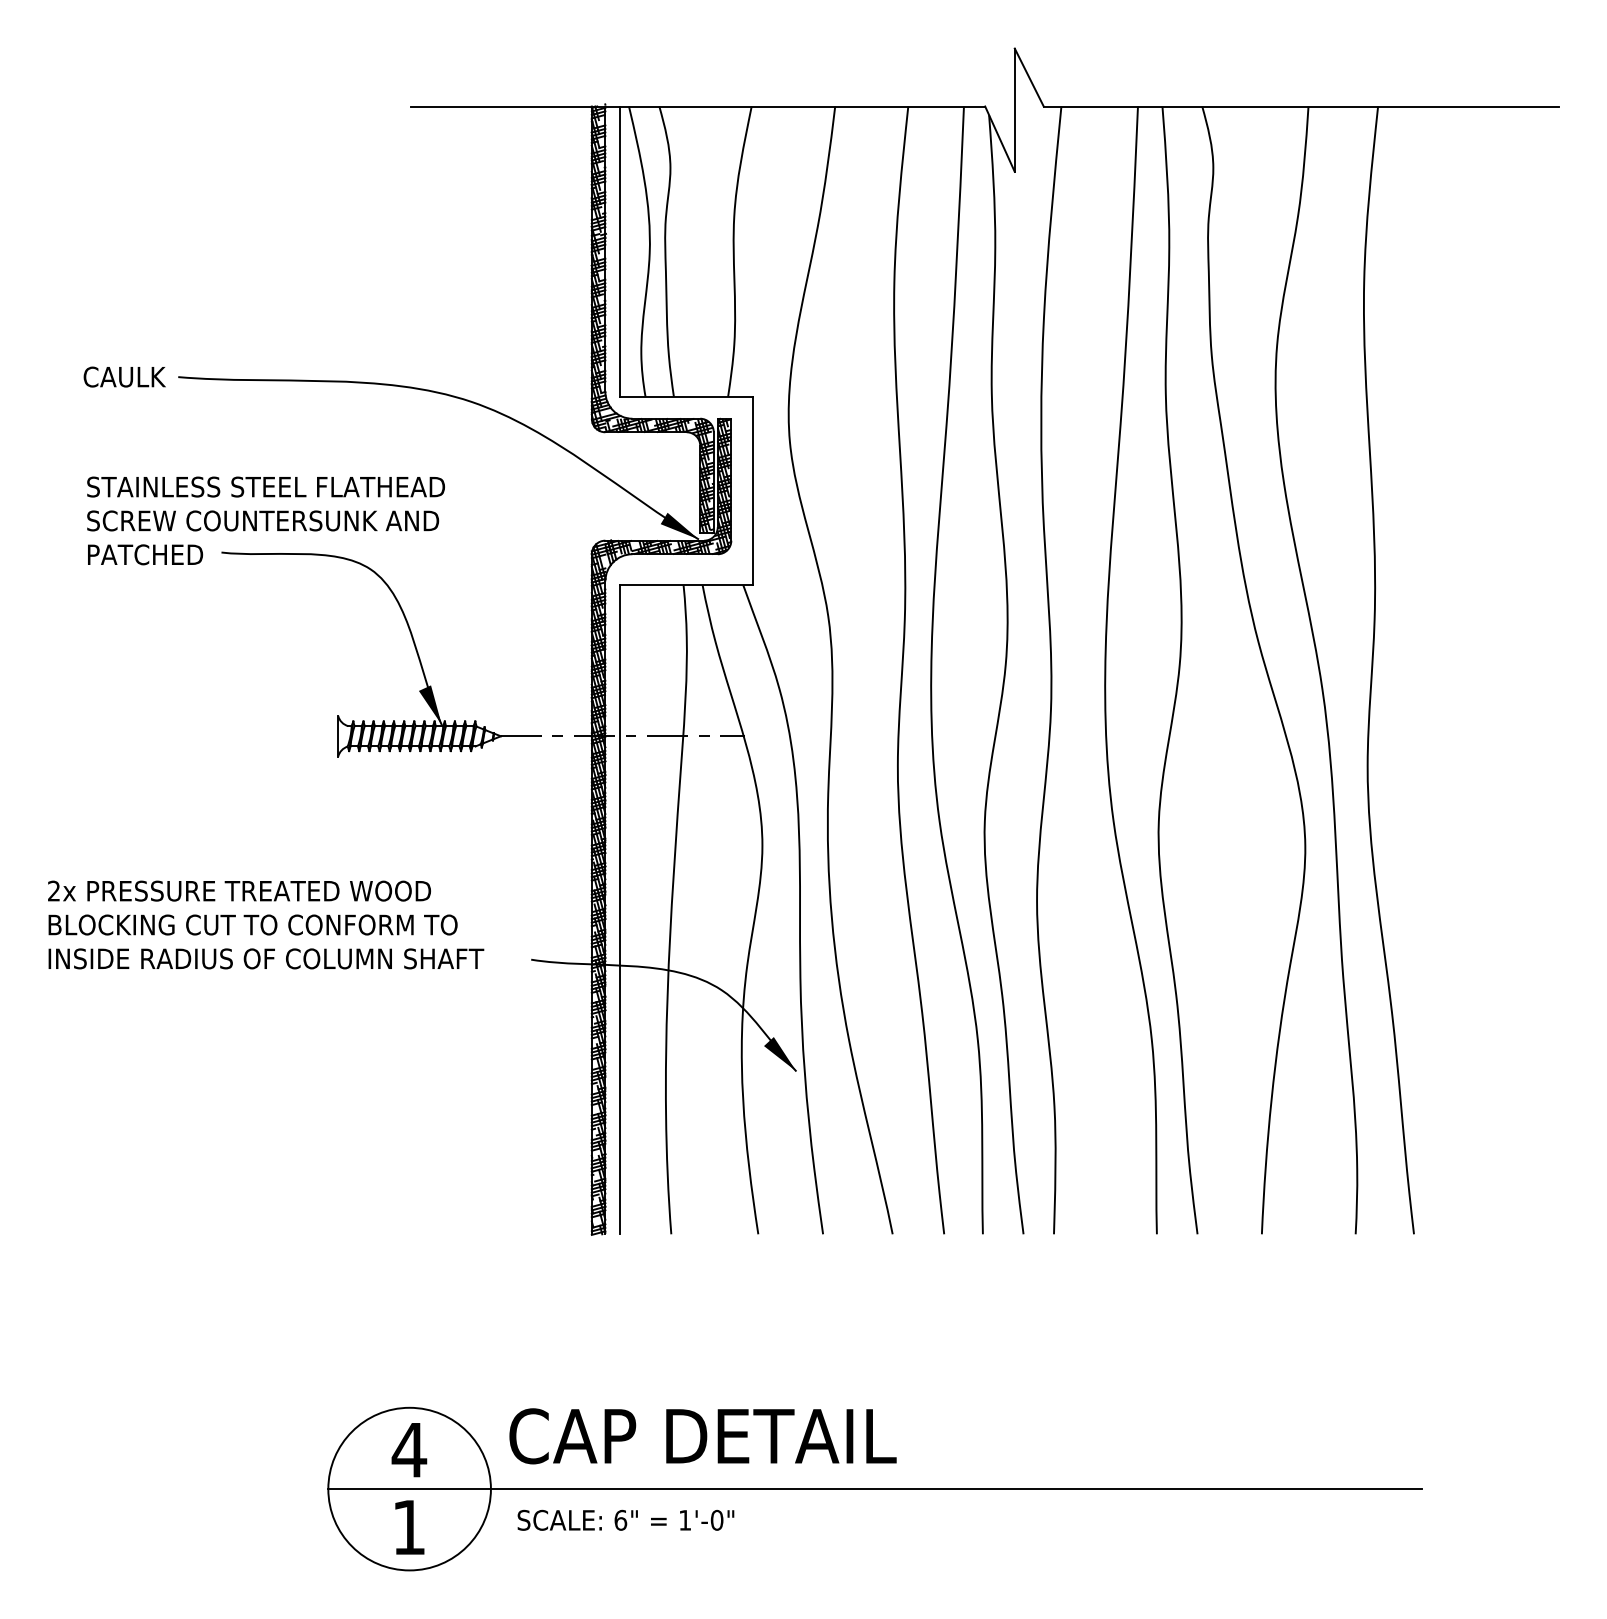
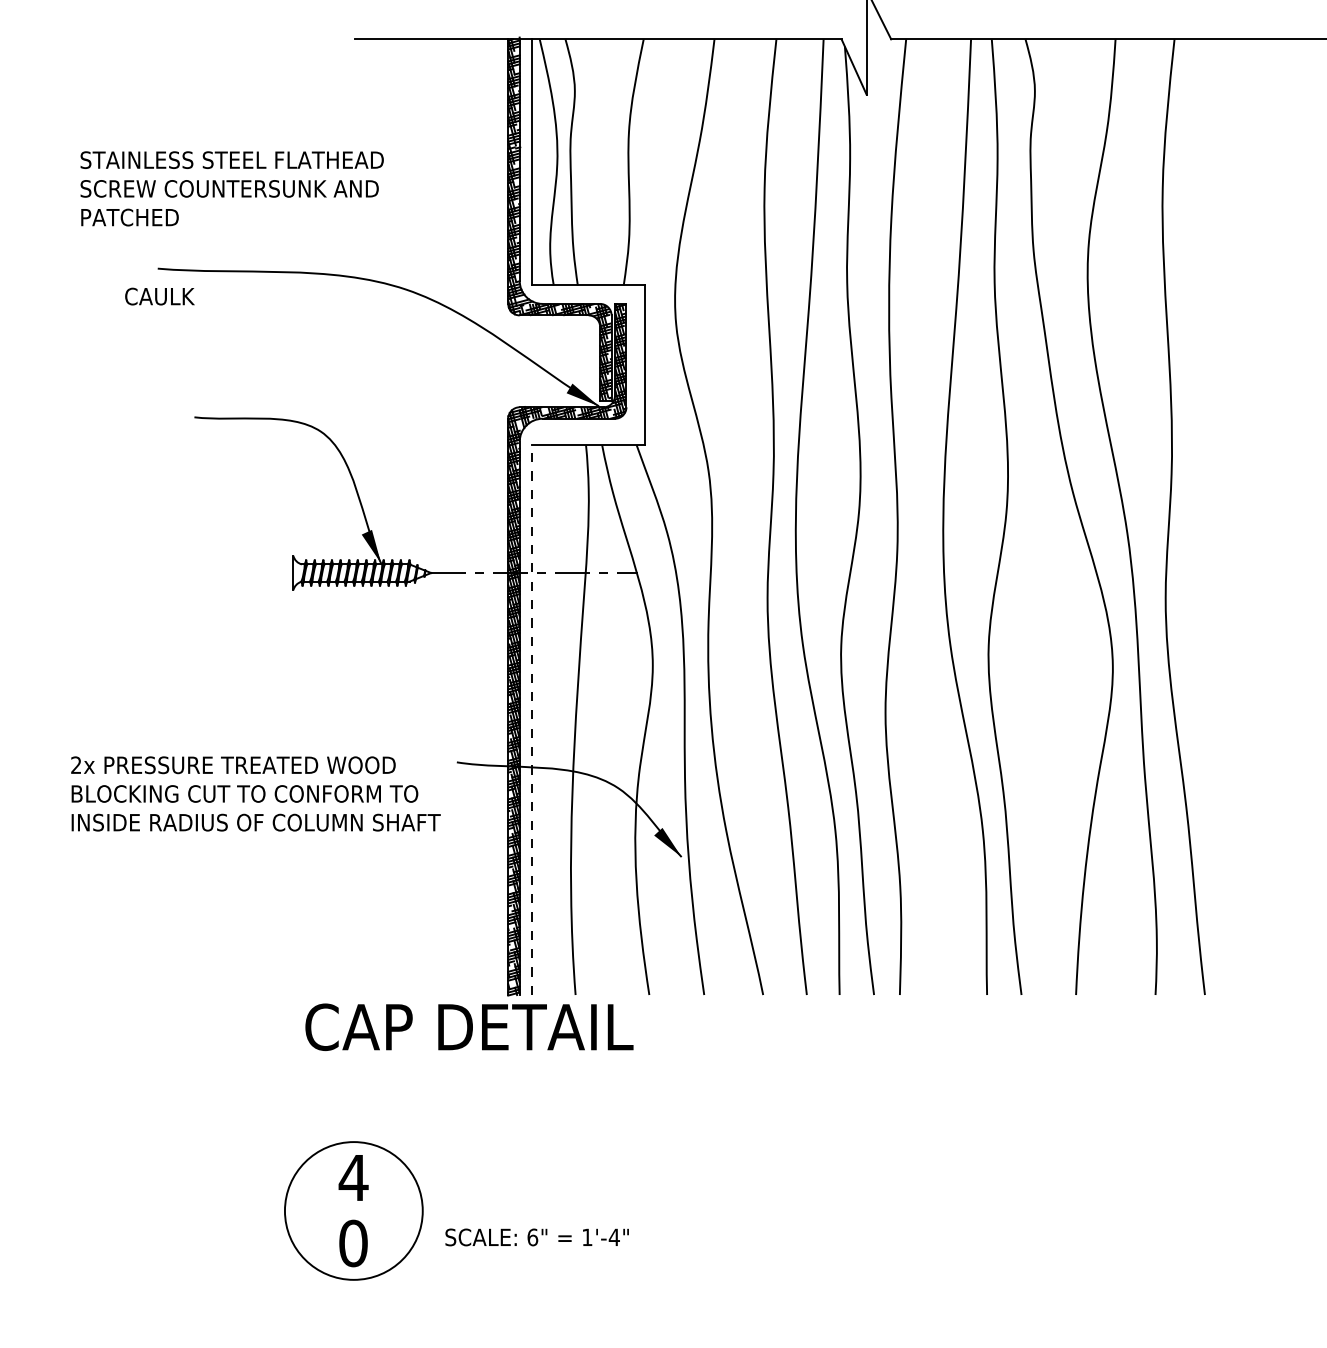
text: (124, 376) -> (159, 296), moved
text: (265, 520) -> (231, 188), moved
line: (619, 909) -> (531, 719), solid -> dashed
text: (266, 924) -> (256, 793), moved
text: (702, 1436) -> (468, 1027), moved
line: (874, 1489) -> (747, 1211), removed
text: (716, 1519) -> (613, 1236), 1'-0" -> 1'-4"
text: (409, 1527) -> (353, 1243), 1 -> 0

